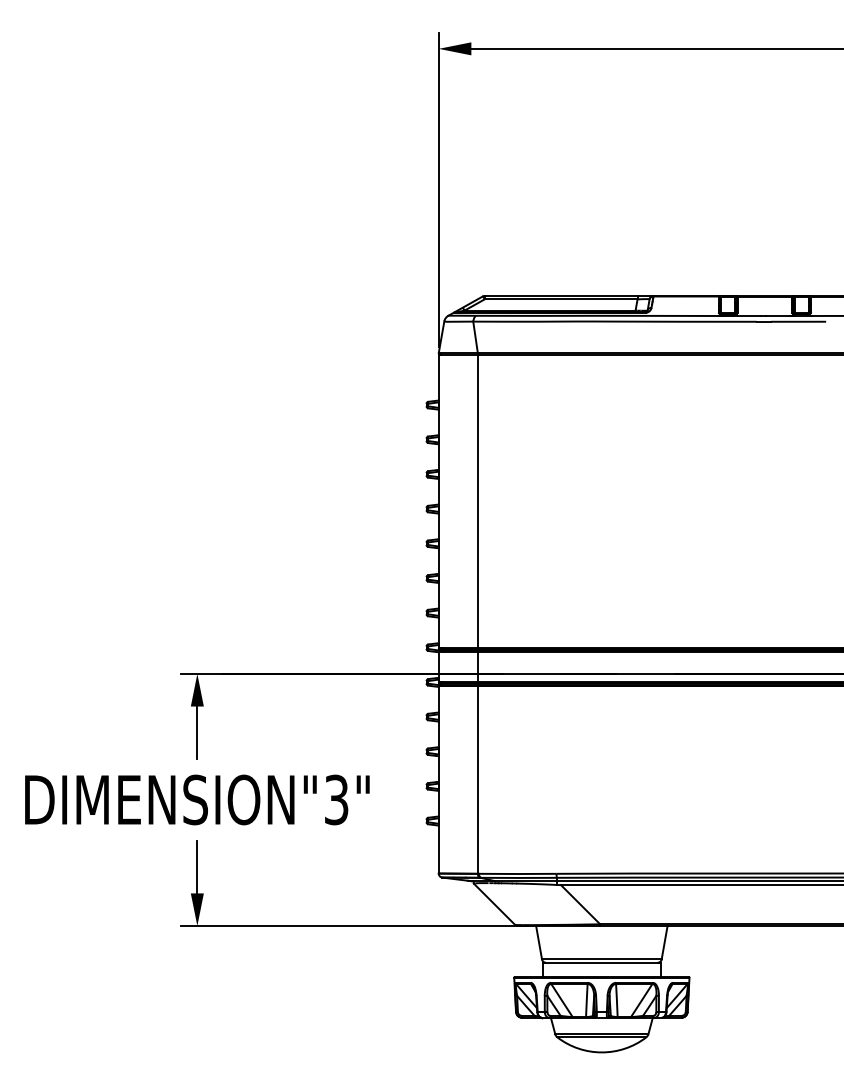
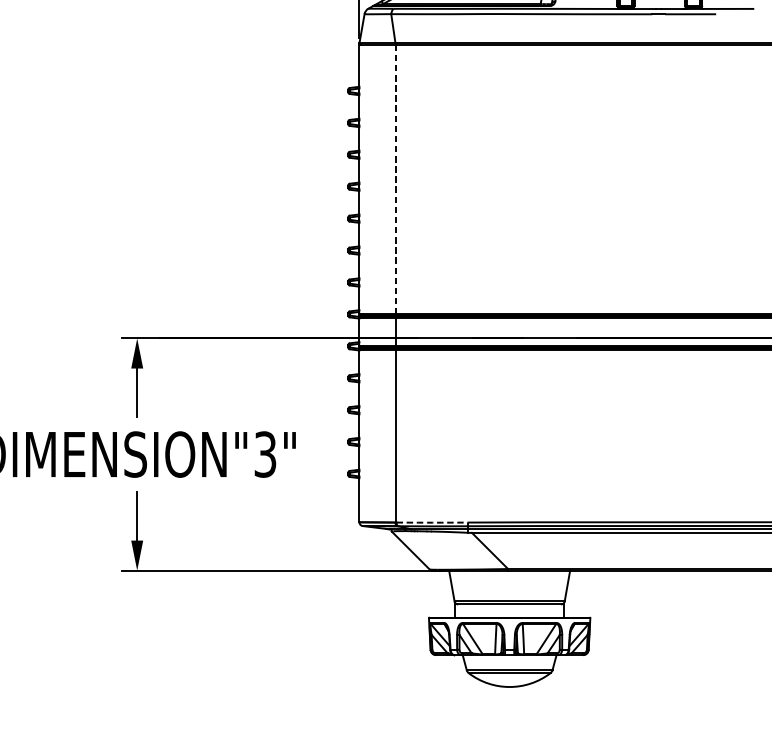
line: (477, 500) -> (395, 178), solid -> dashed
arc: (517, 873) -> (431, 522), solid -> dashed

